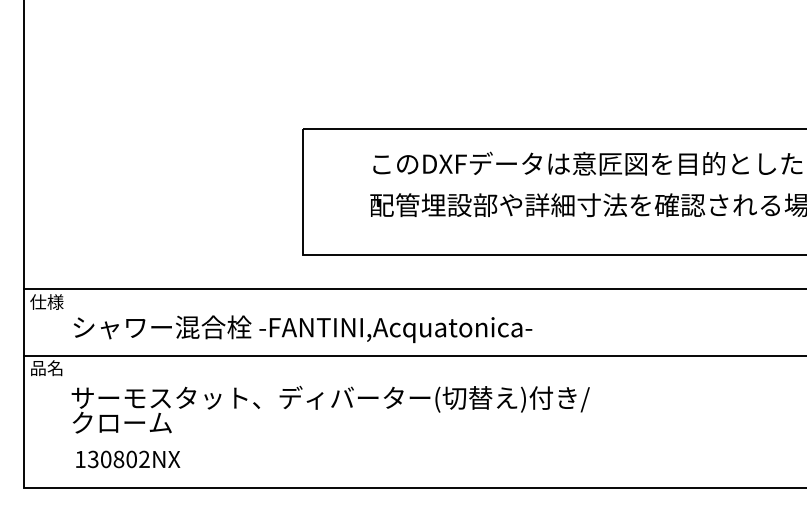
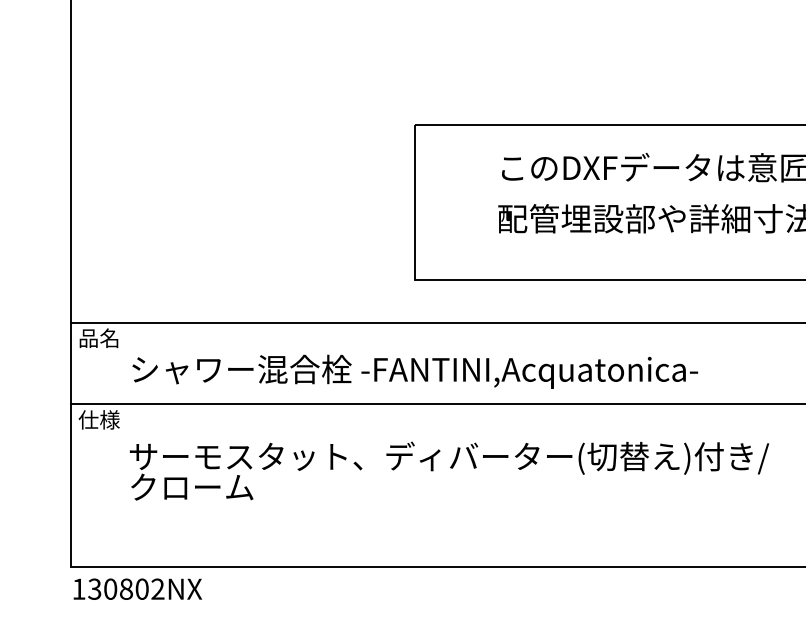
text: (46, 301) -> (98, 337), 仕様 -> 品名
text: (46, 368) -> (98, 420), 品名 -> 仕様
text: (128, 459) -> (138, 589), moved

